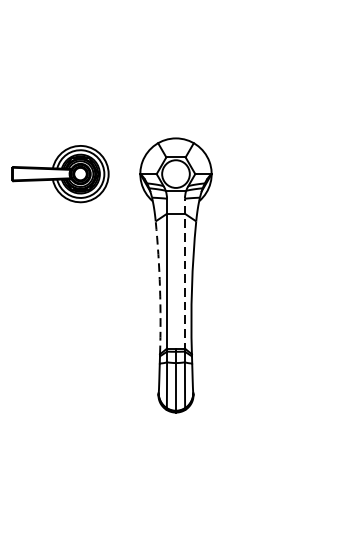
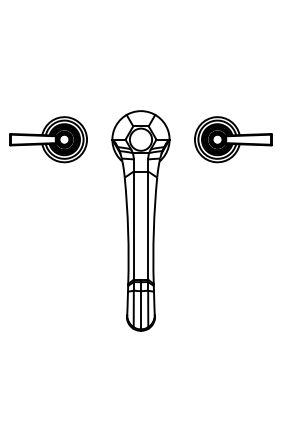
part: (291, 173) -> (233, 139), added
line: (185, 274) -> (148, 220), dashed -> solid
arc: (160, 287) -> (128, 230), dashed -> solid

